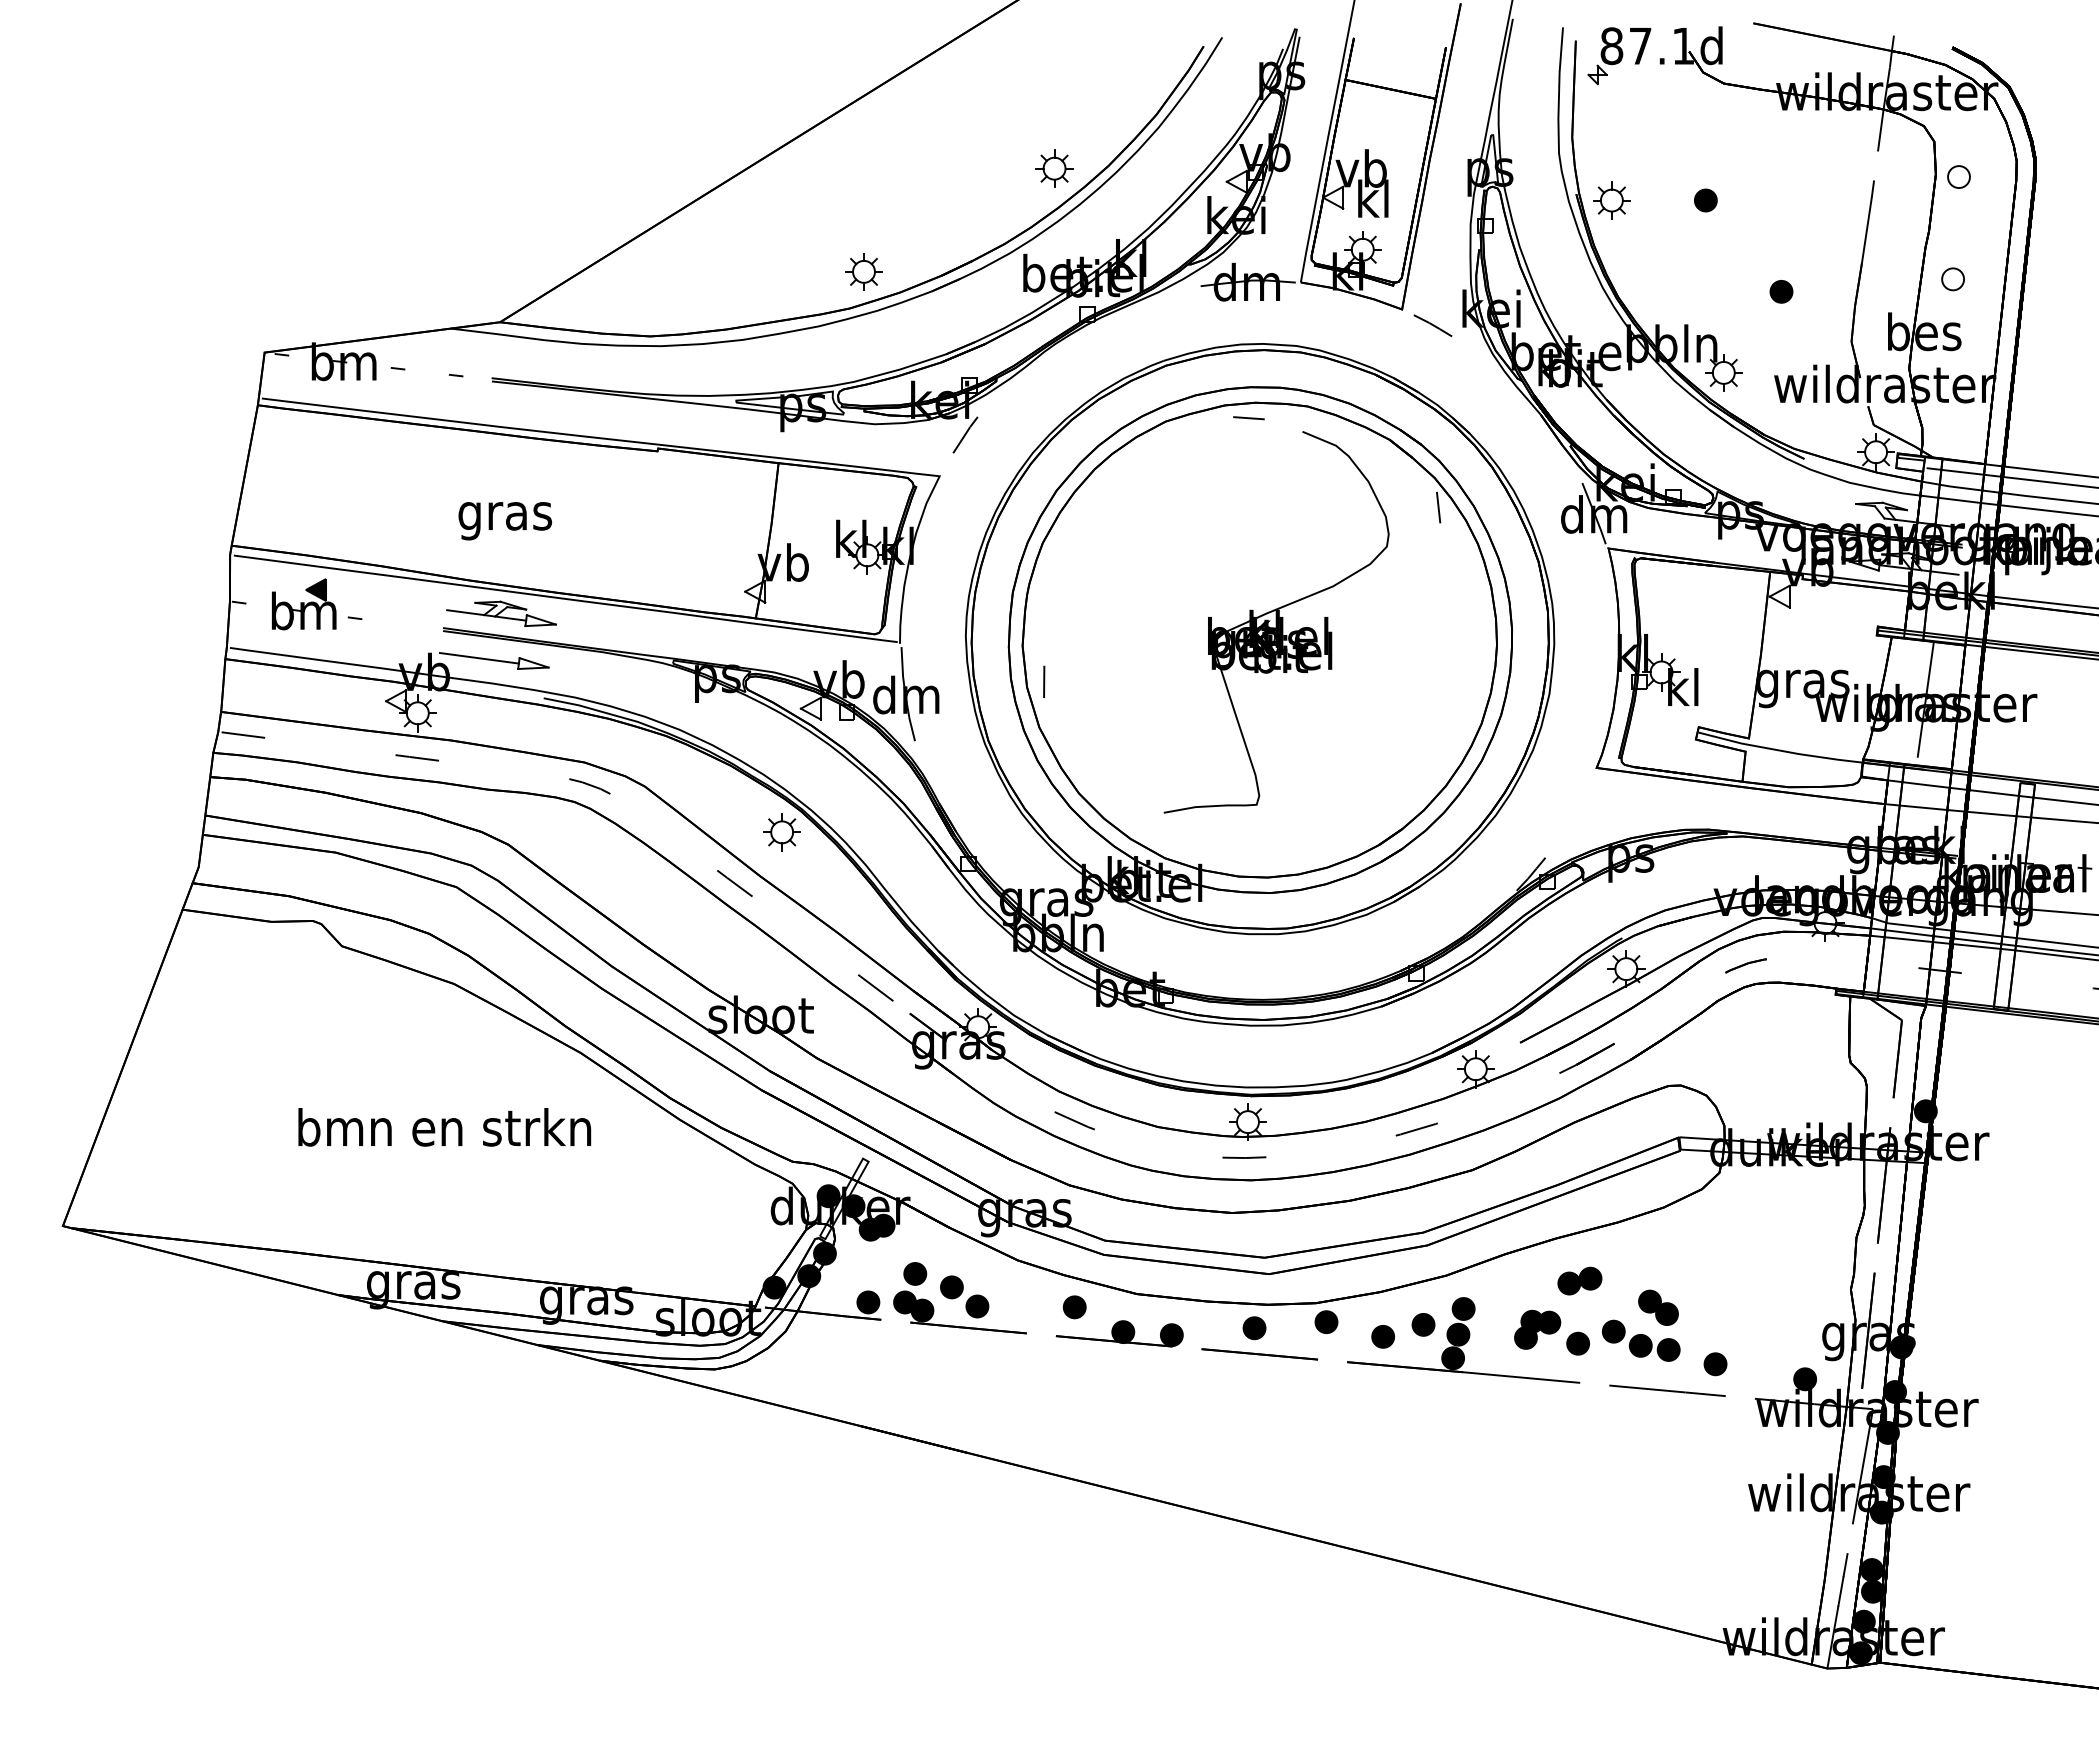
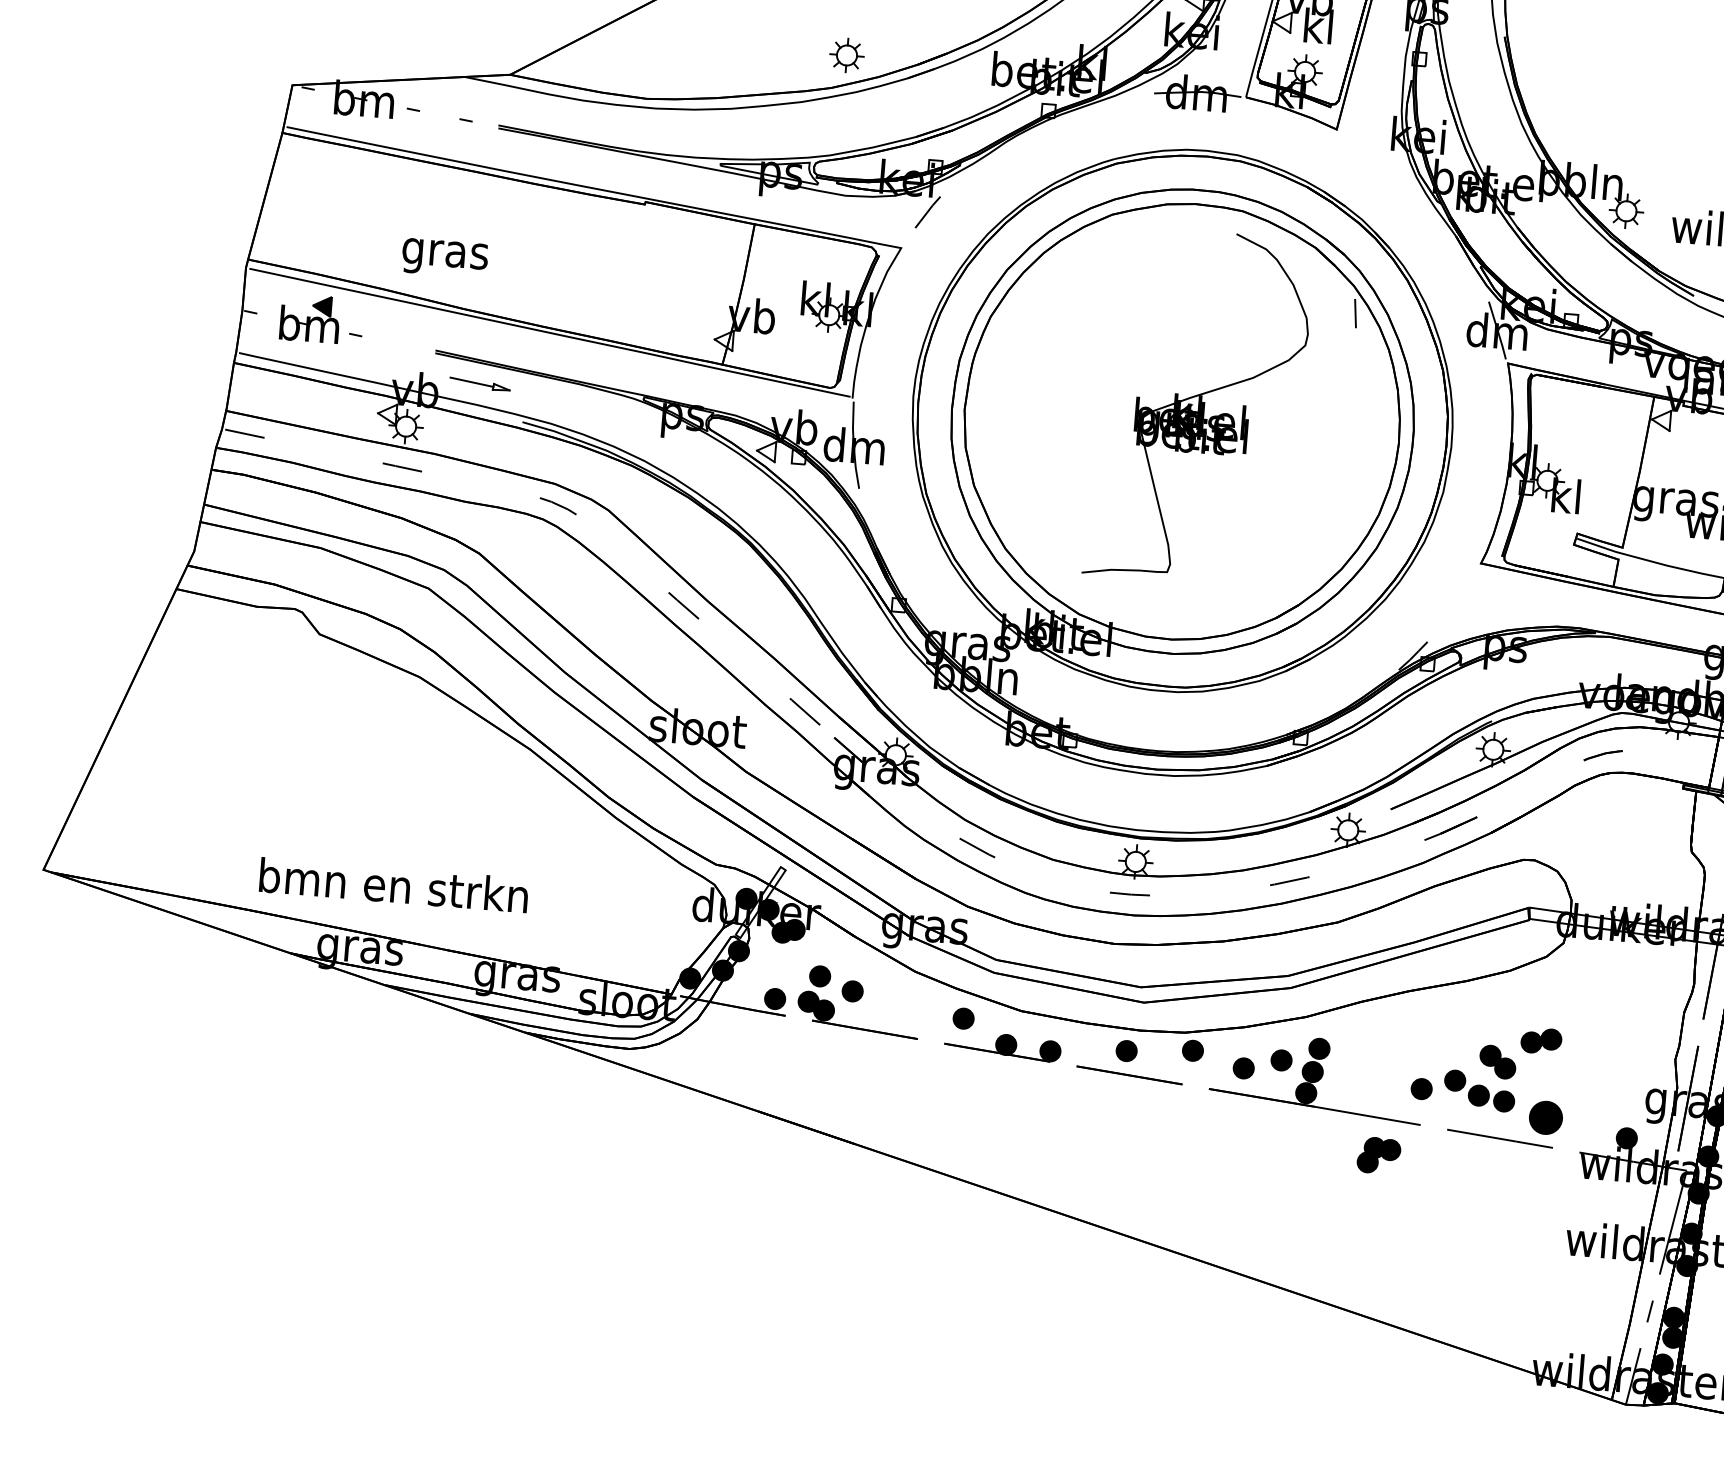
part: (1611, 200) -> (1536, 45), removed
part: (1705, 200) -> (1622, 52), removed
part: (1781, 291) -> (1685, 141), removed
line: (1432, 325) -> (1363, 146), removed
line: (1248, 418) -> (1188, 218), removed
text: (505, 521) -> (445, 258), moved
part: (501, 613) -> (490, 341), removed
part: (494, 660) -> (480, 383), size x0.6
line: (1044, 681) -> (982, 443), removed
part: (781, 832) -> (730, 562), removed
text: (444, 1127) -> (393, 885), moved
part: (1579, 1280) -> (1541, 1040), moved
part: (977, 1306) -> (874, 1010), removed
part: (1537, 1329) -> (1378, 1155), moved
part: (1715, 1364) -> (1545, 1118), size x1.6
line: (1840, 1591) -> (1643, 1335), removed

